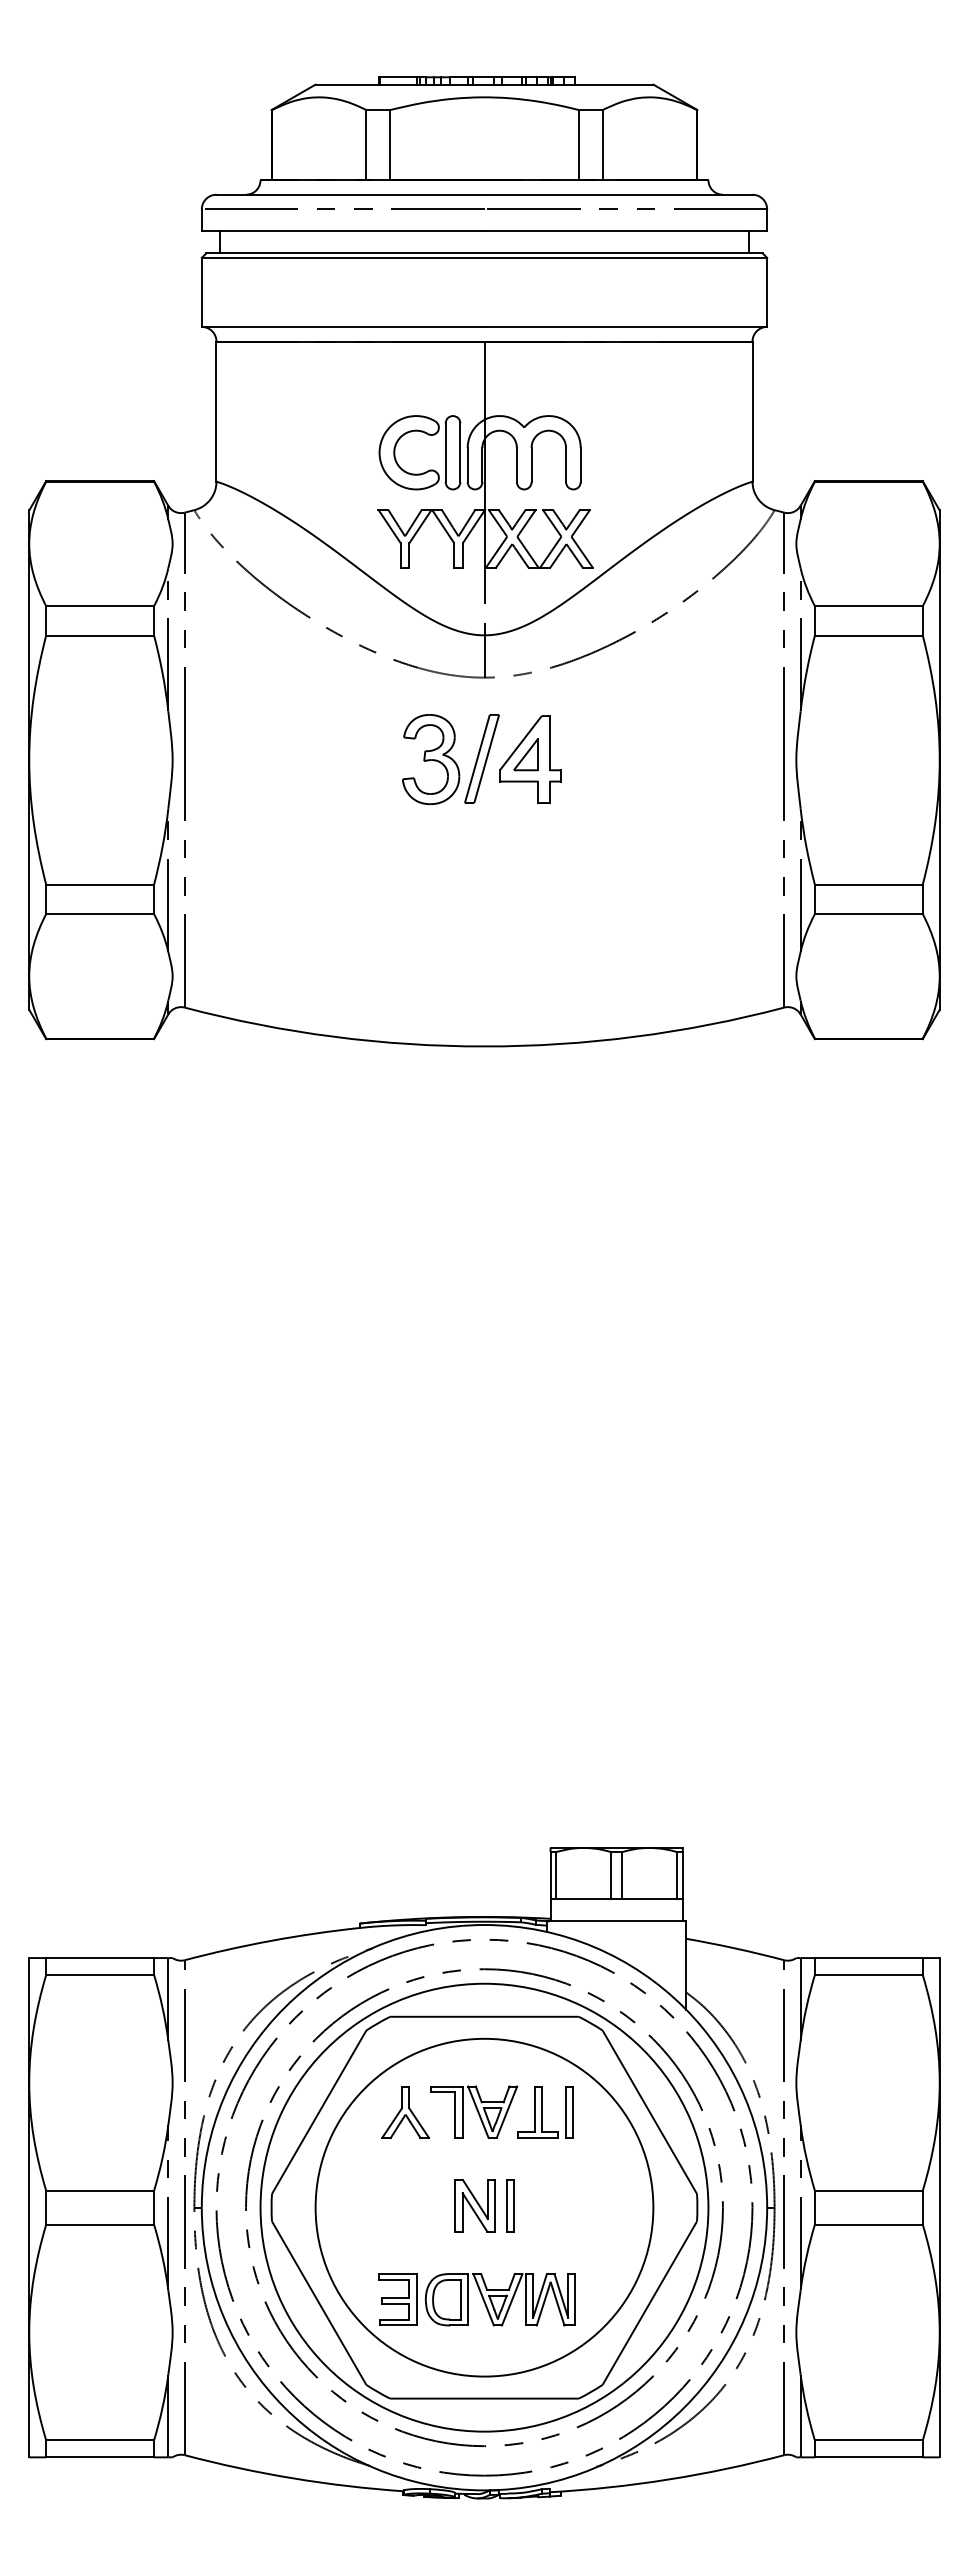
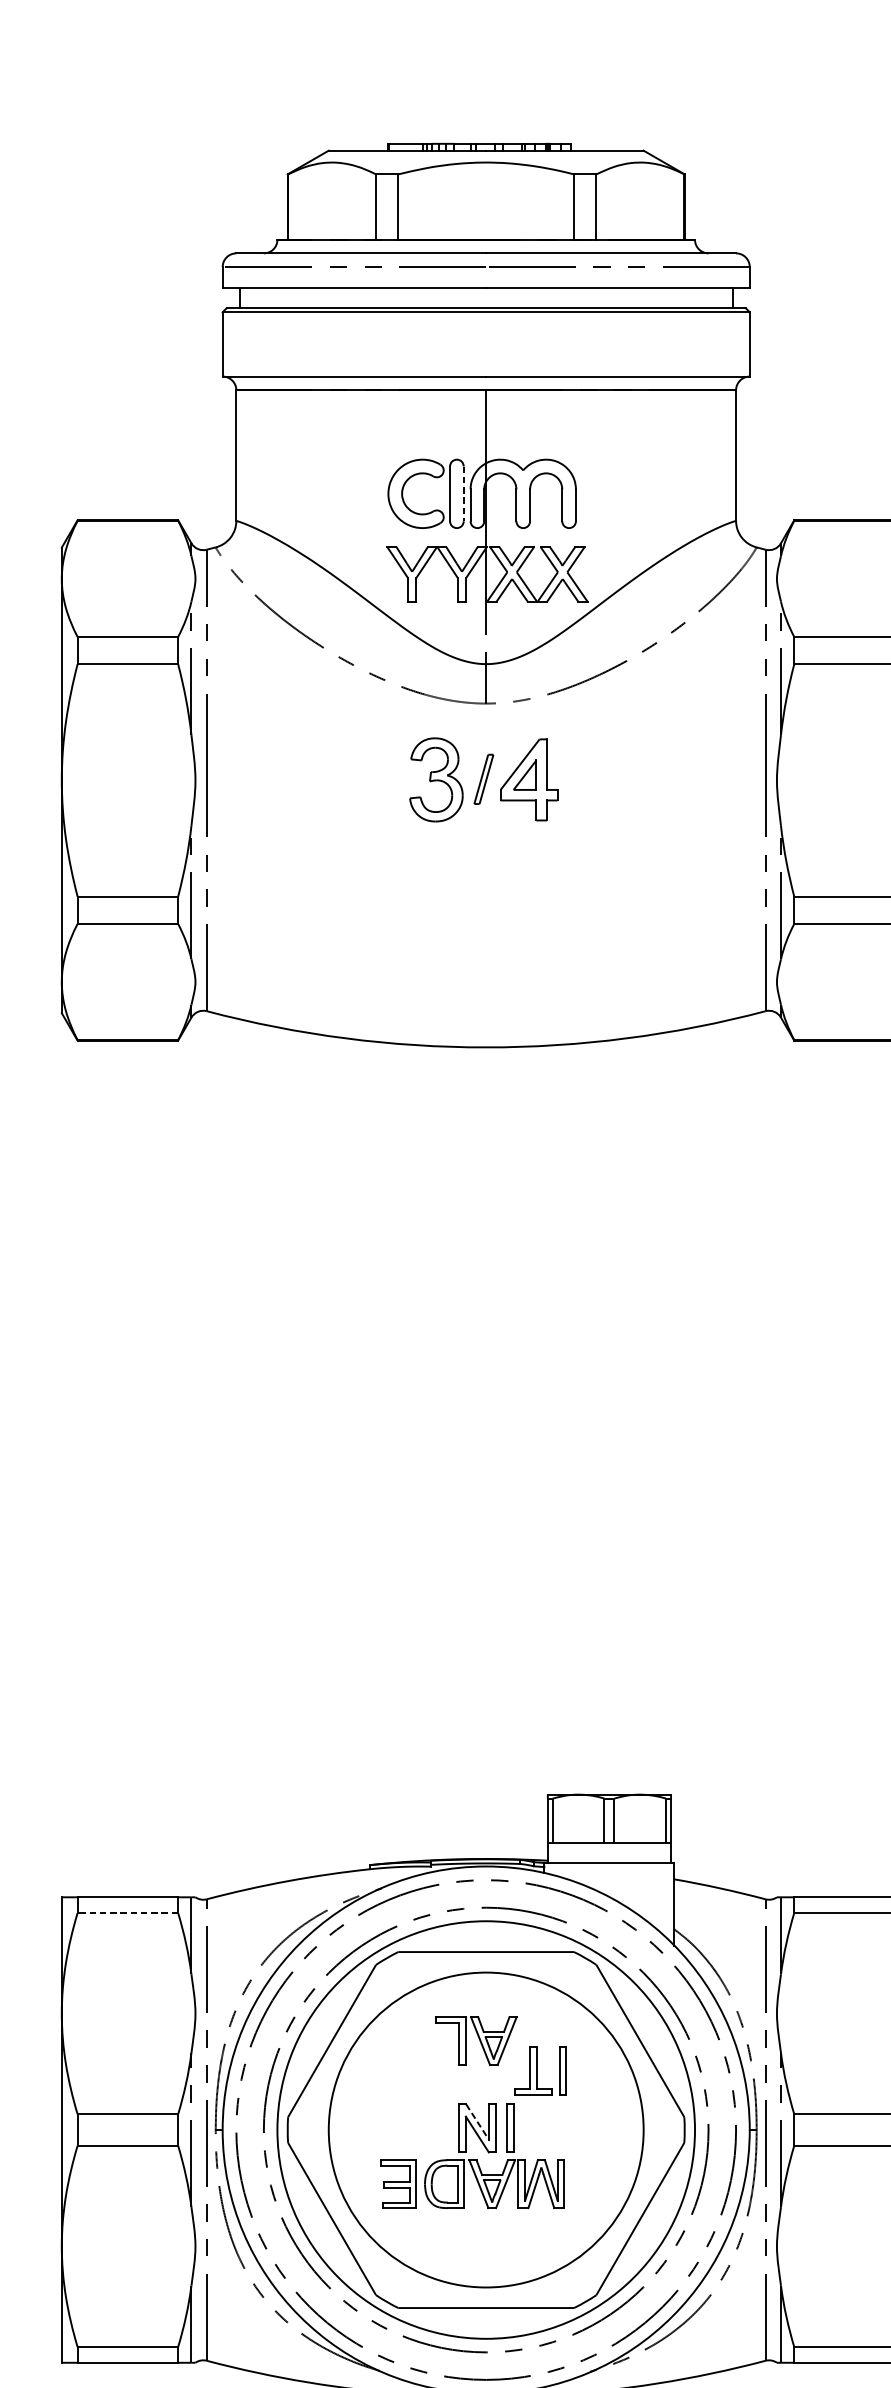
line: (460, 453) -> (463, 494), solid -> dashed
part: (481, 758) -> (483, 778), size x0.6
line: (100, 1974) -> (128, 1912), solid -> dashed
part: (405, 2112) -> (412, 2041), removed
part: (545, 2112) -> (540, 2071), moved
line: (475, 2199) -> (477, 2122), solid -> dashed
part: (476, 2299) -> (472, 2183), moved

